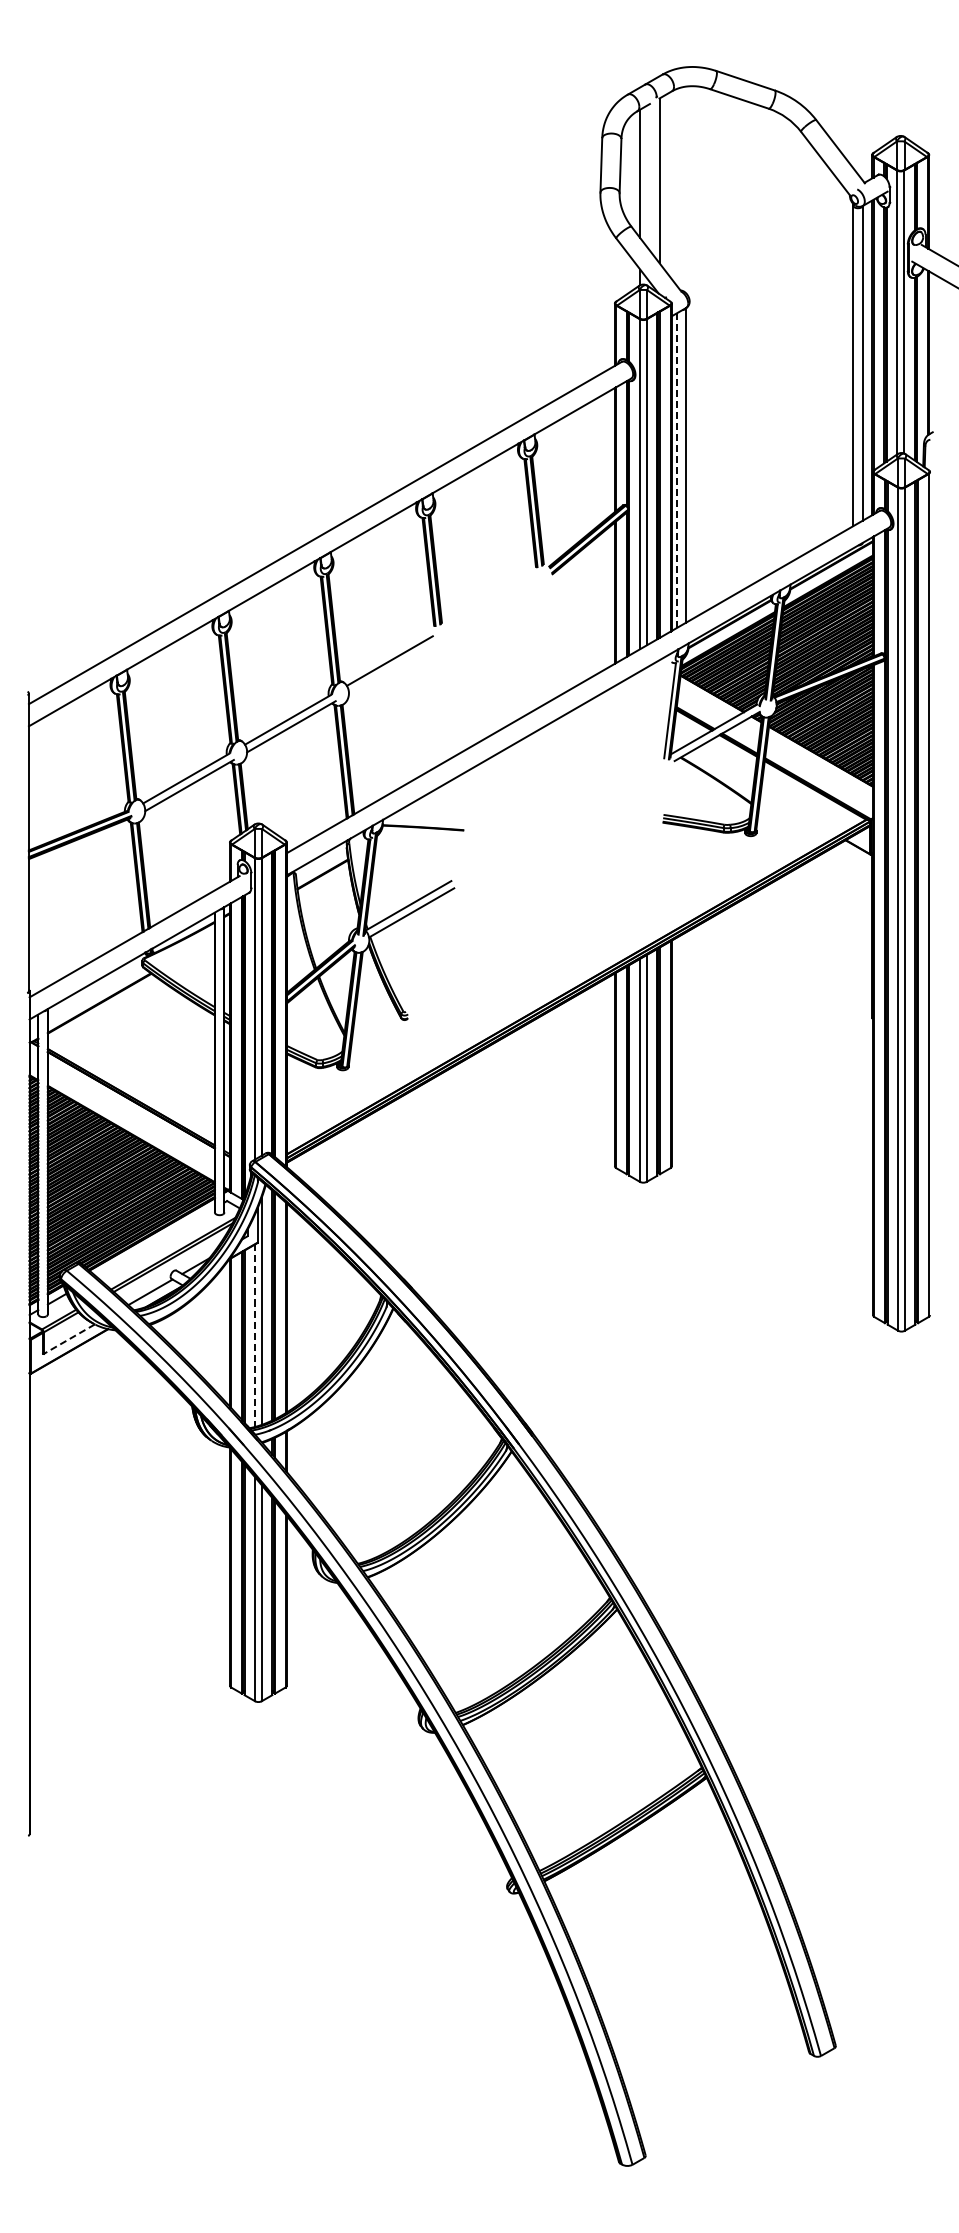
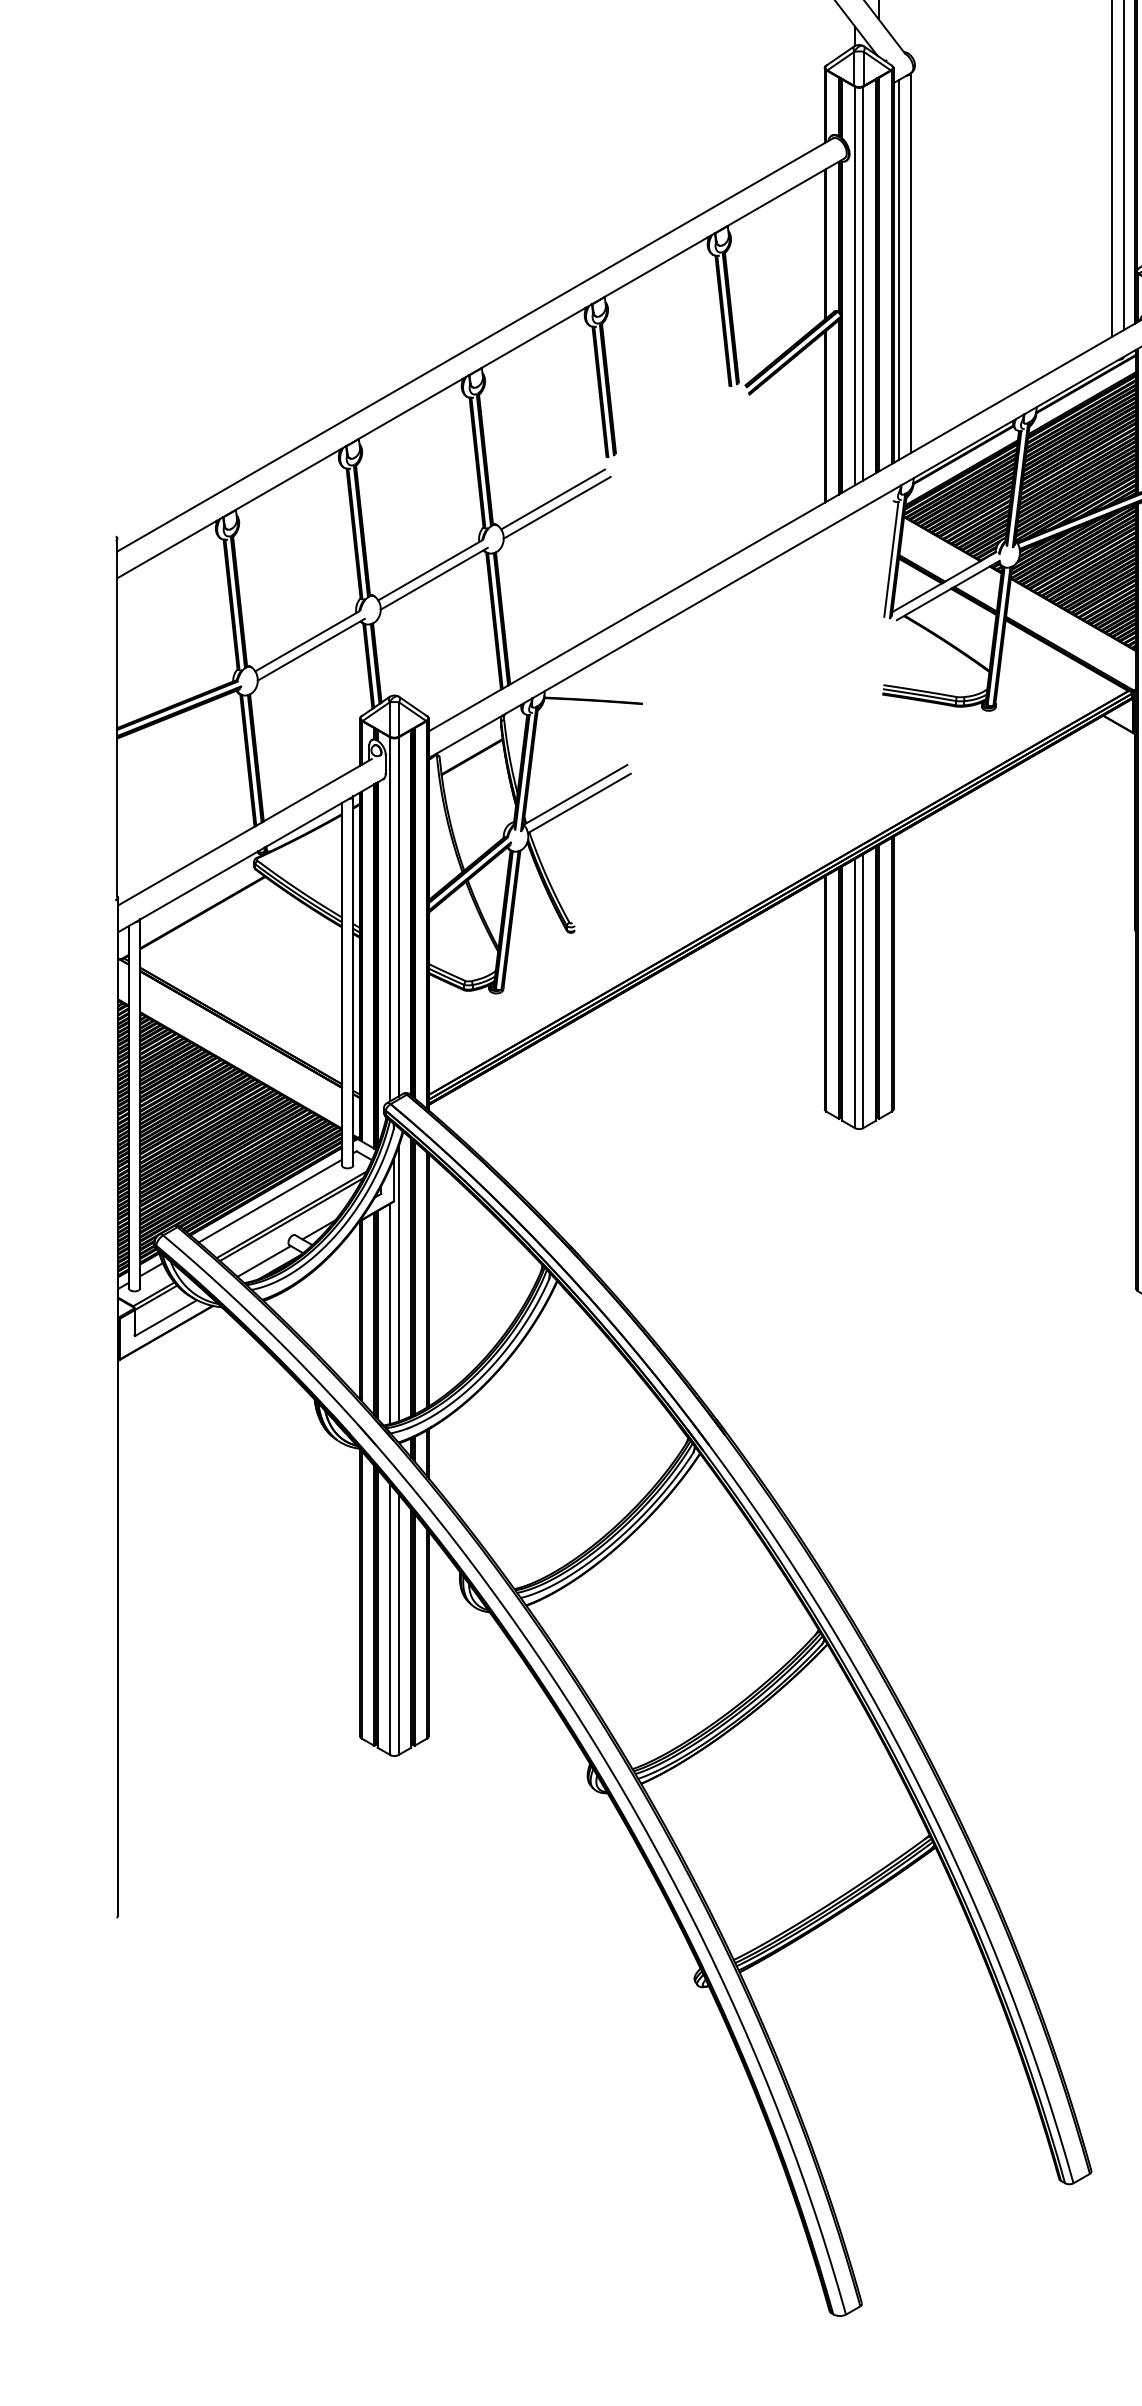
line: (676, 471) -> (899, 270), dashed -> solid
line: (392, 667) -> (556, 507), added
line: (155, 1242) -> (270, 1201), added
line: (255, 1336) -> (390, 1314), dashed -> solid
line: (69, 1339) -> (166, 1318), dashed -> solid

